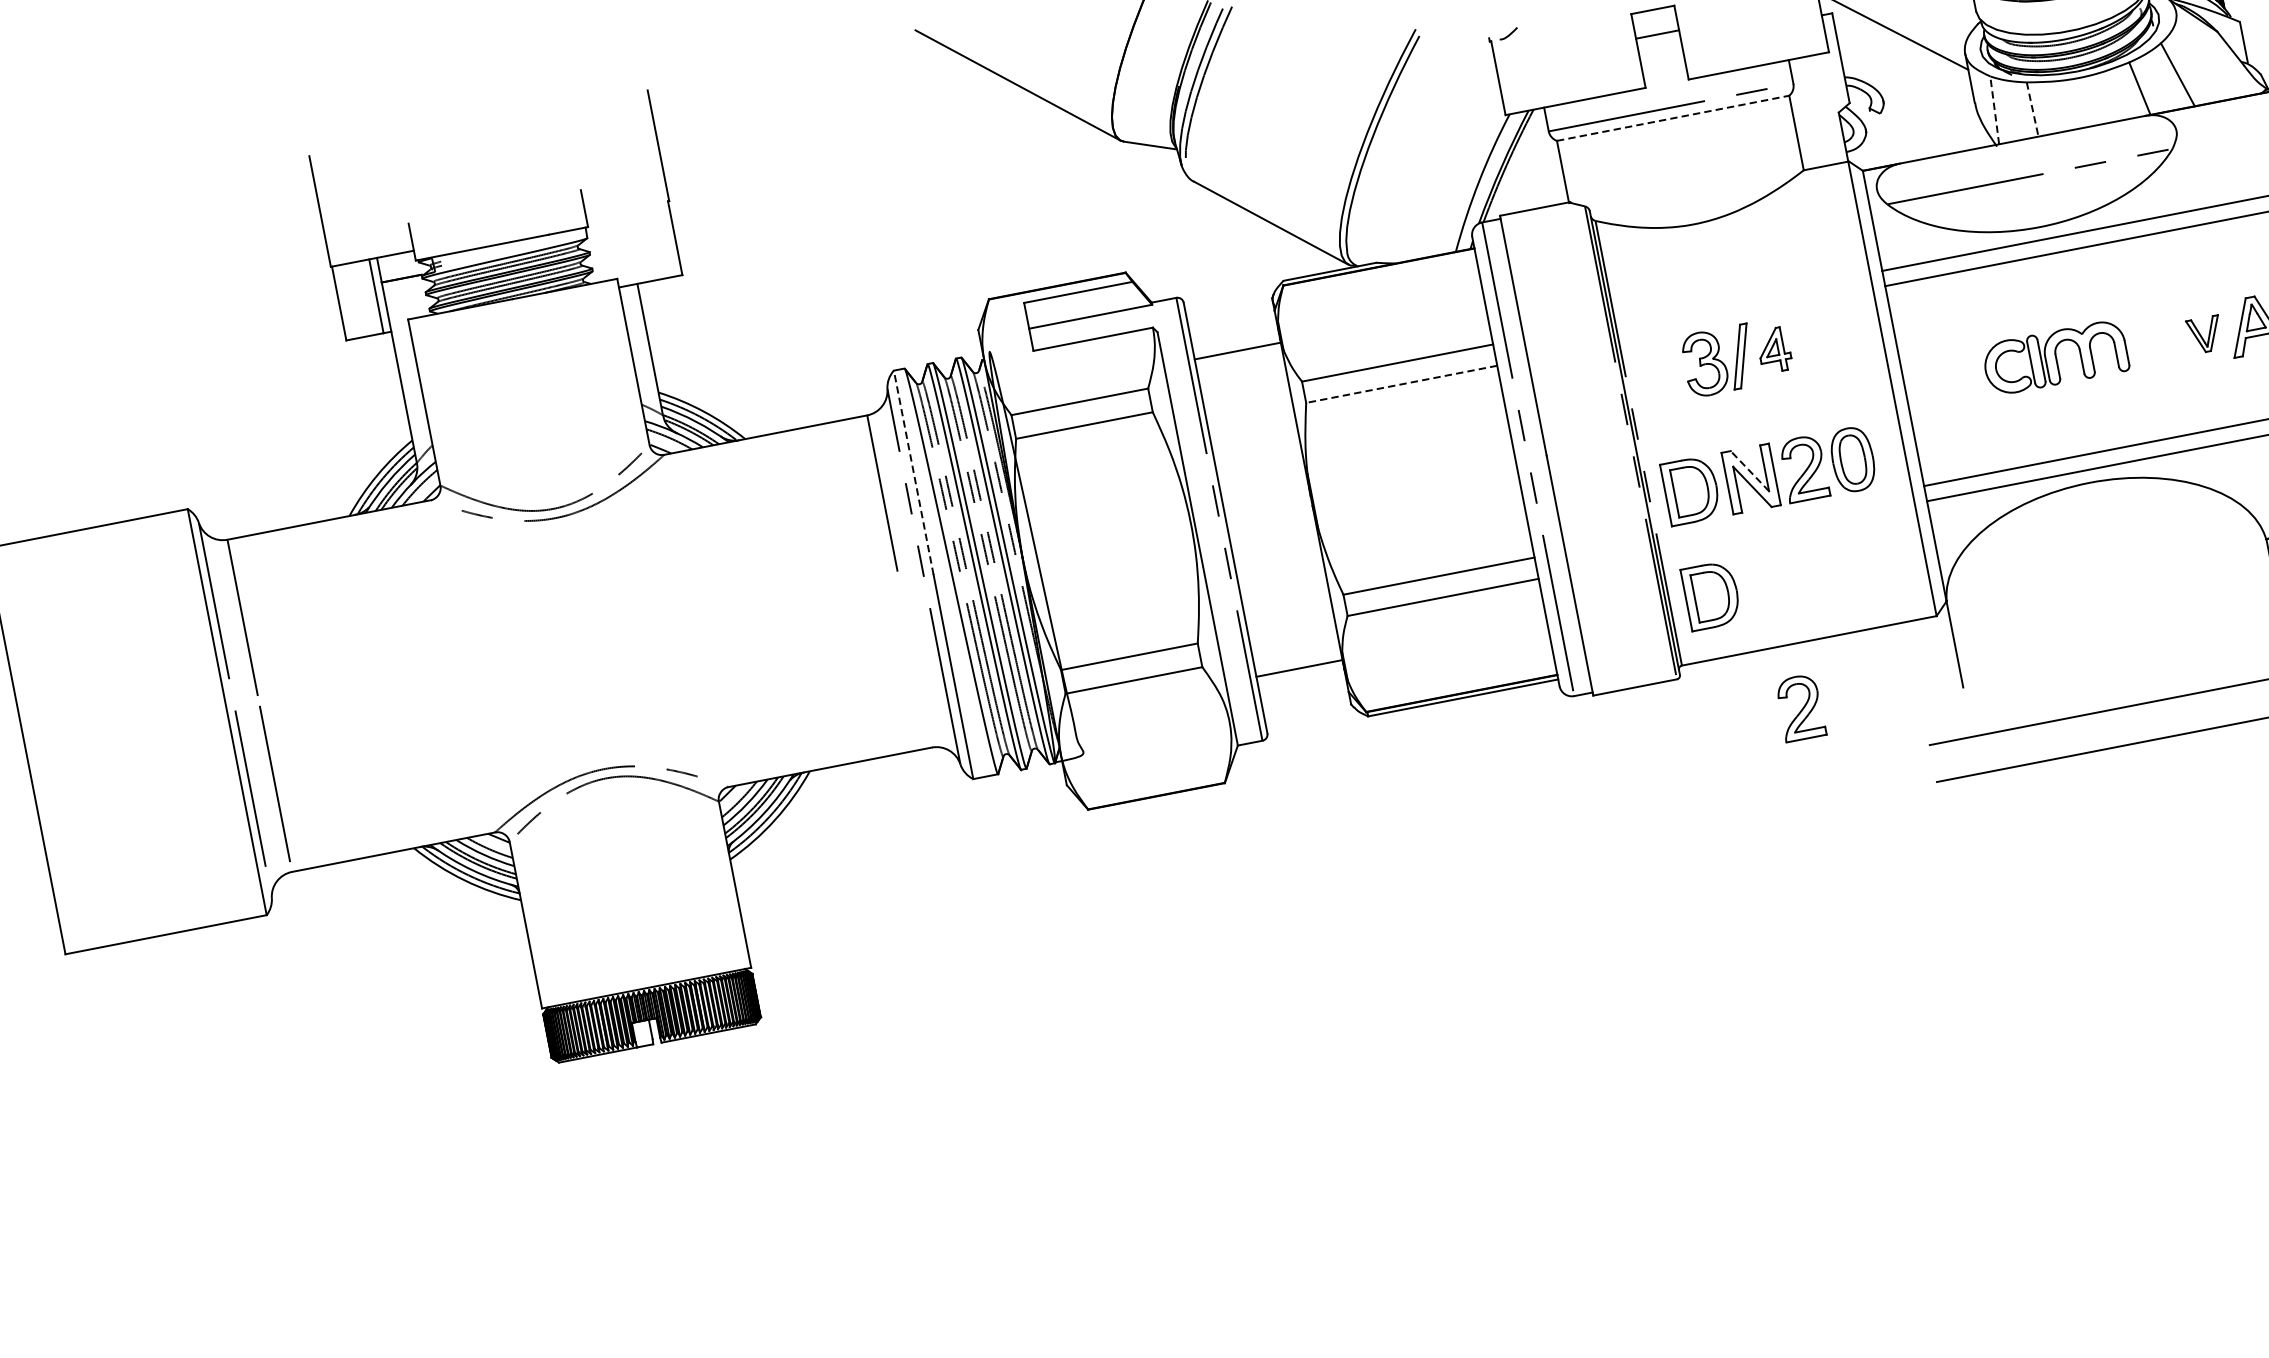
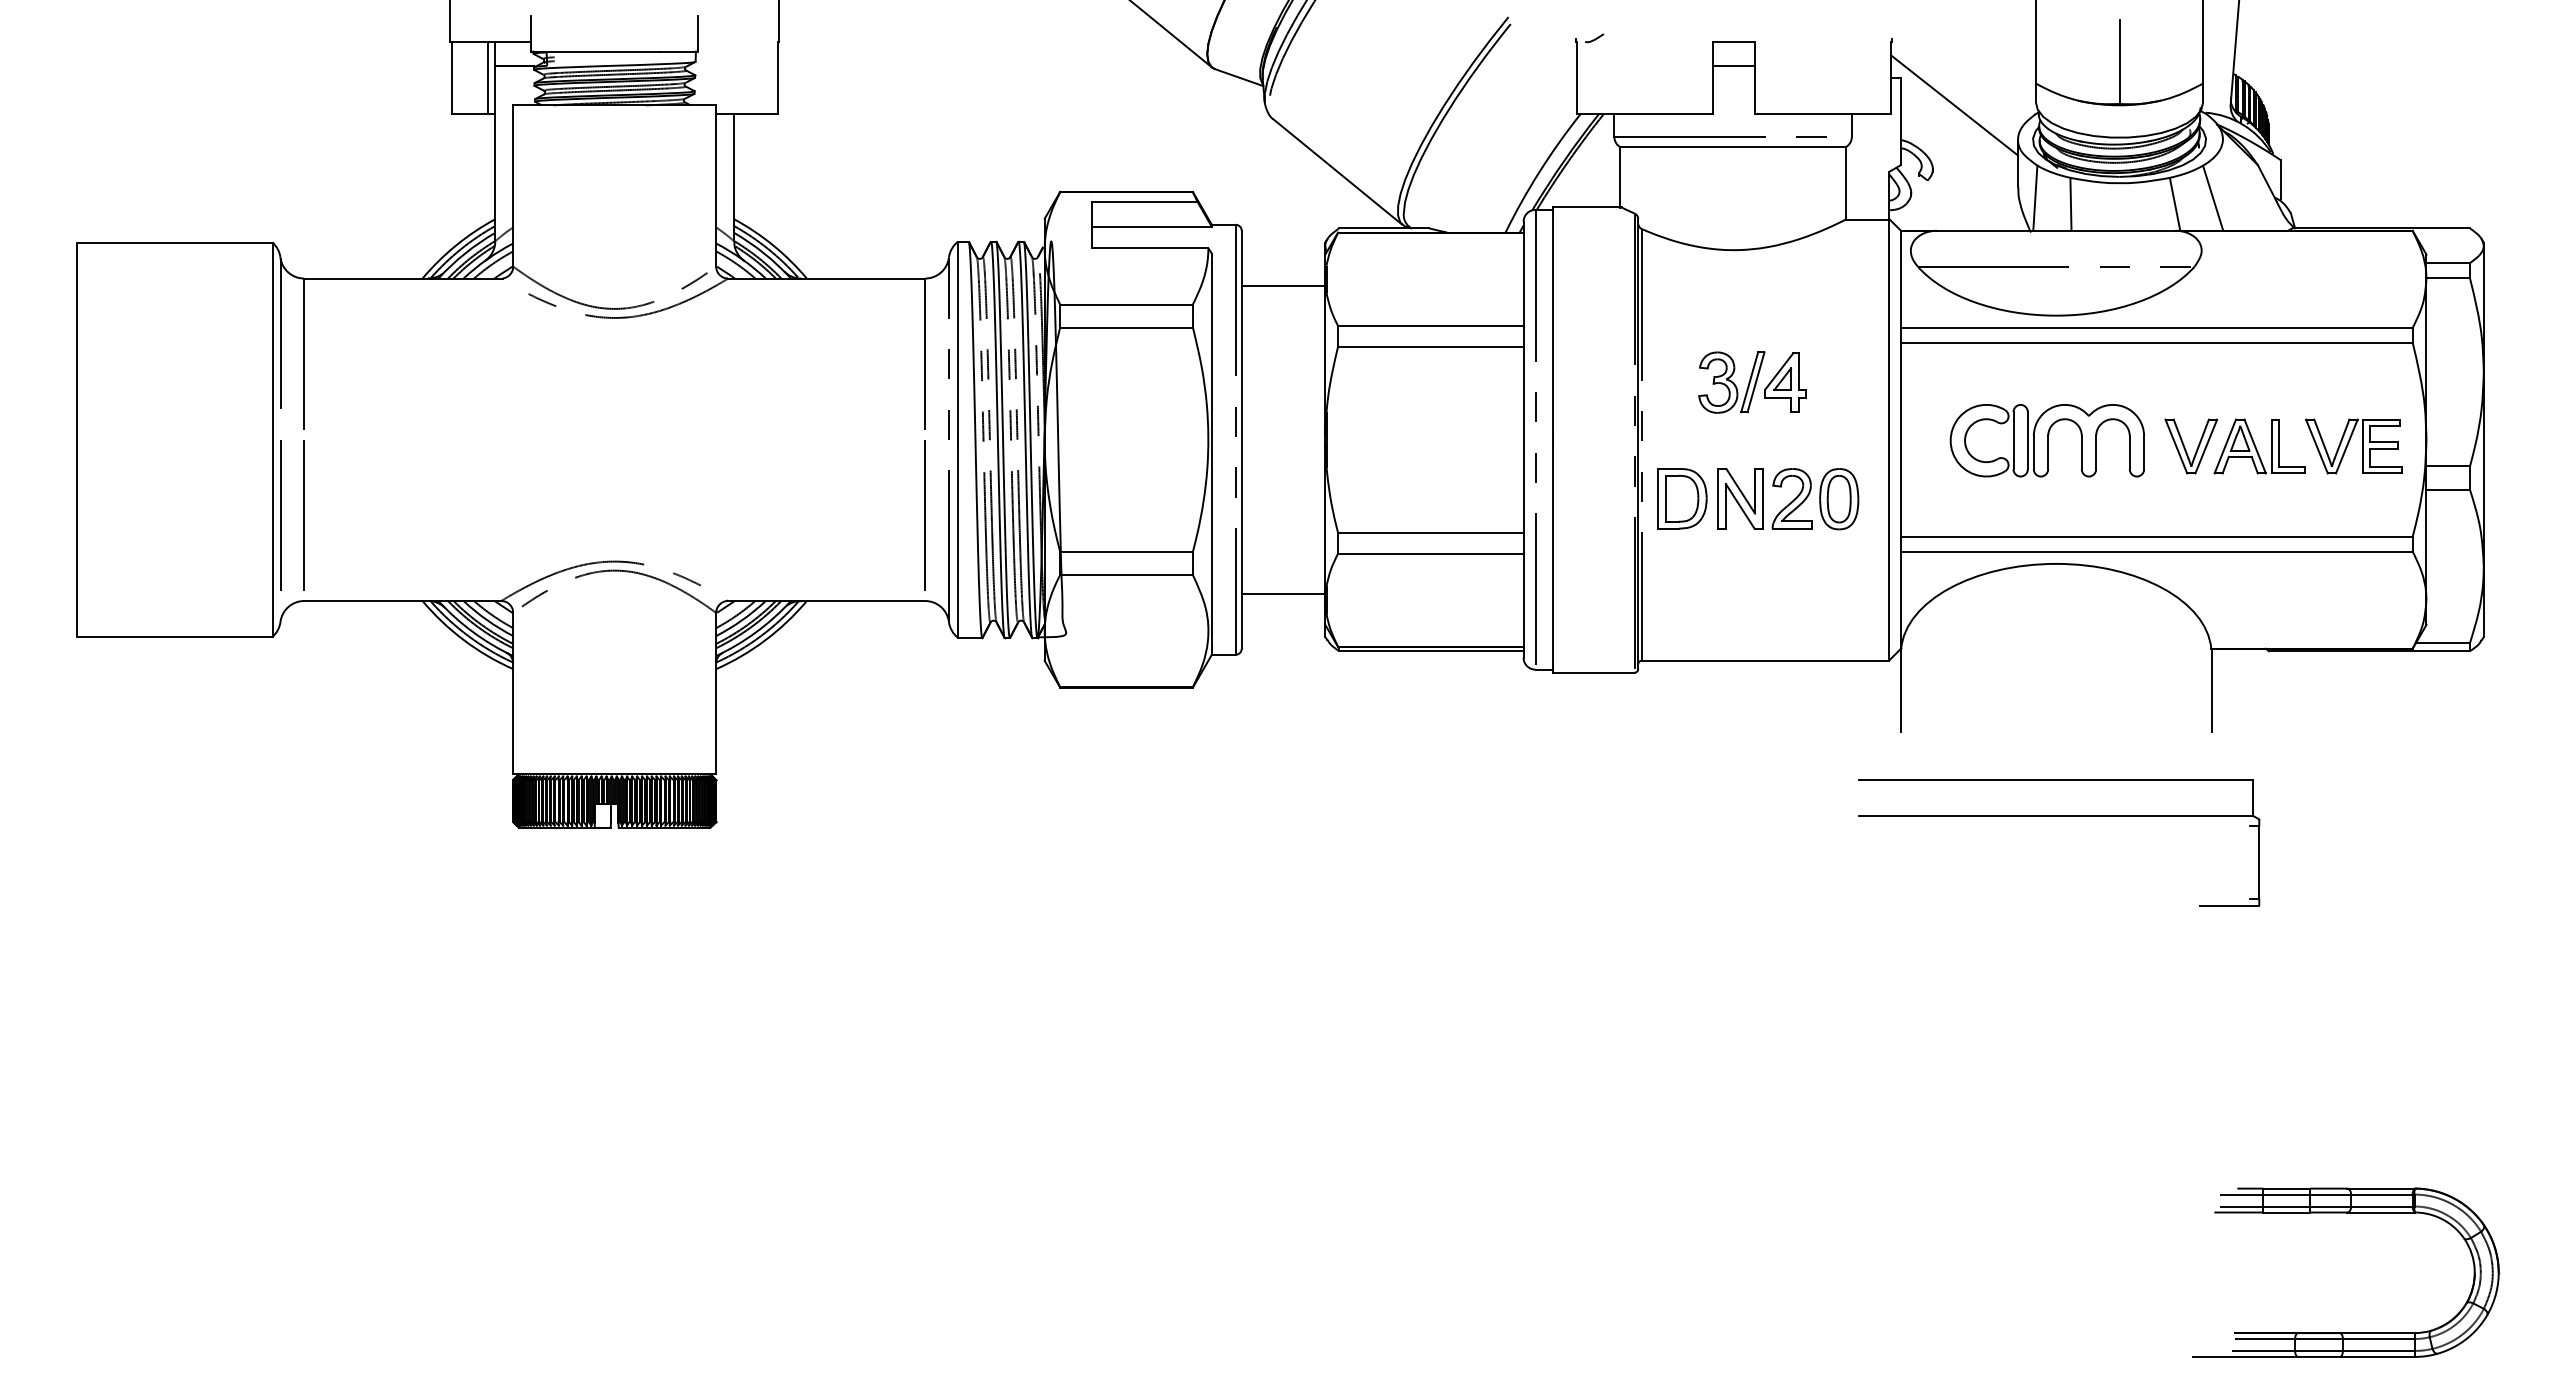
line: (2032, 109) -> (2070, 204), dashed -> solid
line: (1994, 110) -> (2035, 198), dashed -> solid
line: (1673, 118) -> (1733, 147), dashed -> solid
part: (2205, 334) -> (2191, 446), size x1.67
part: (1774, 350) -> (1785, 382), size x1.43
part: (2054, 357) -> (2046, 440), size x1.43
line: (1401, 384) -> (1430, 346), dashed -> solid
line: (1749, 470) -> (1740, 490), dashed -> solid
line: (913, 472) -> (958, 340), dashed -> solid
part: (1711, 595) -> (1682, 600), removed
line: (913, 659) -> (924, 515), added
part: (1799, 707) -> (1744, 721), removed

